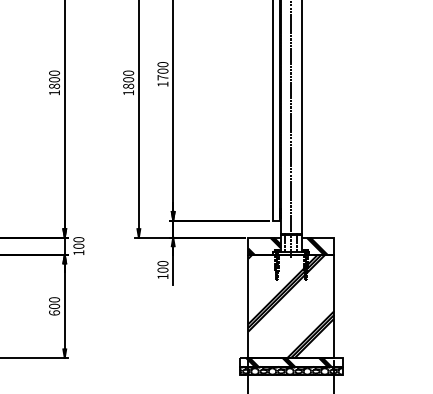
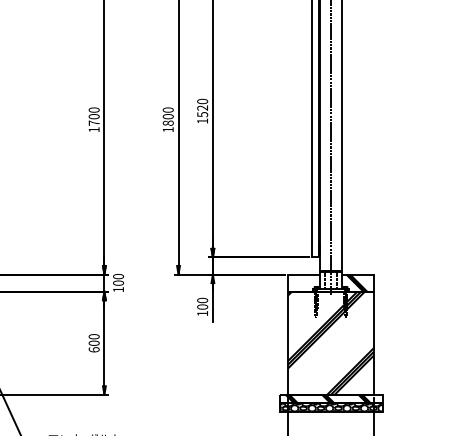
text: (162, 74) -> (202, 111), 1700 -> 1520
text: (53, 85) -> (93, 122), 1800 -> 1700
hatch: (264, 245) -> (304, 282), removed

